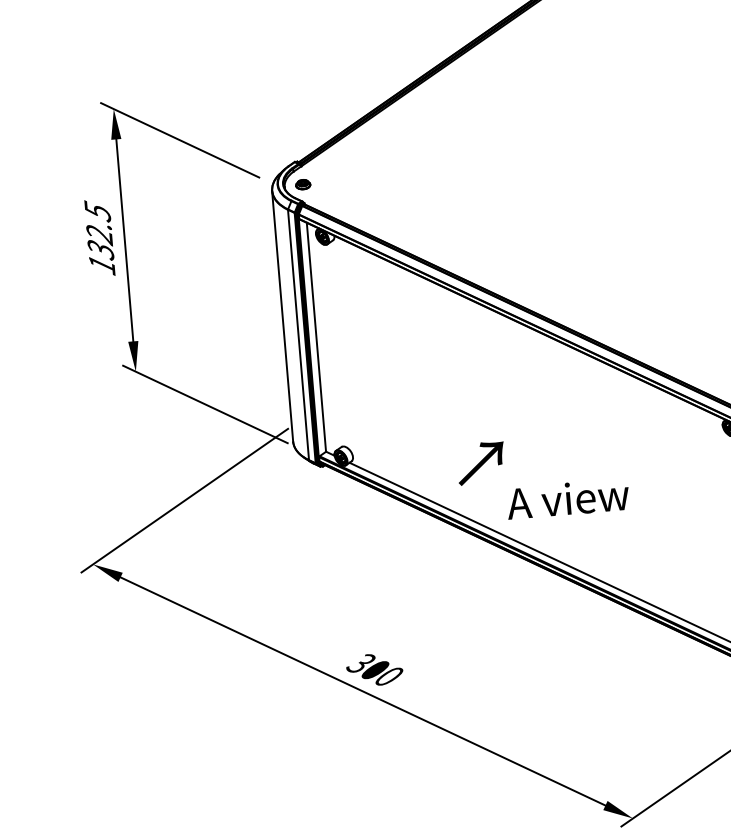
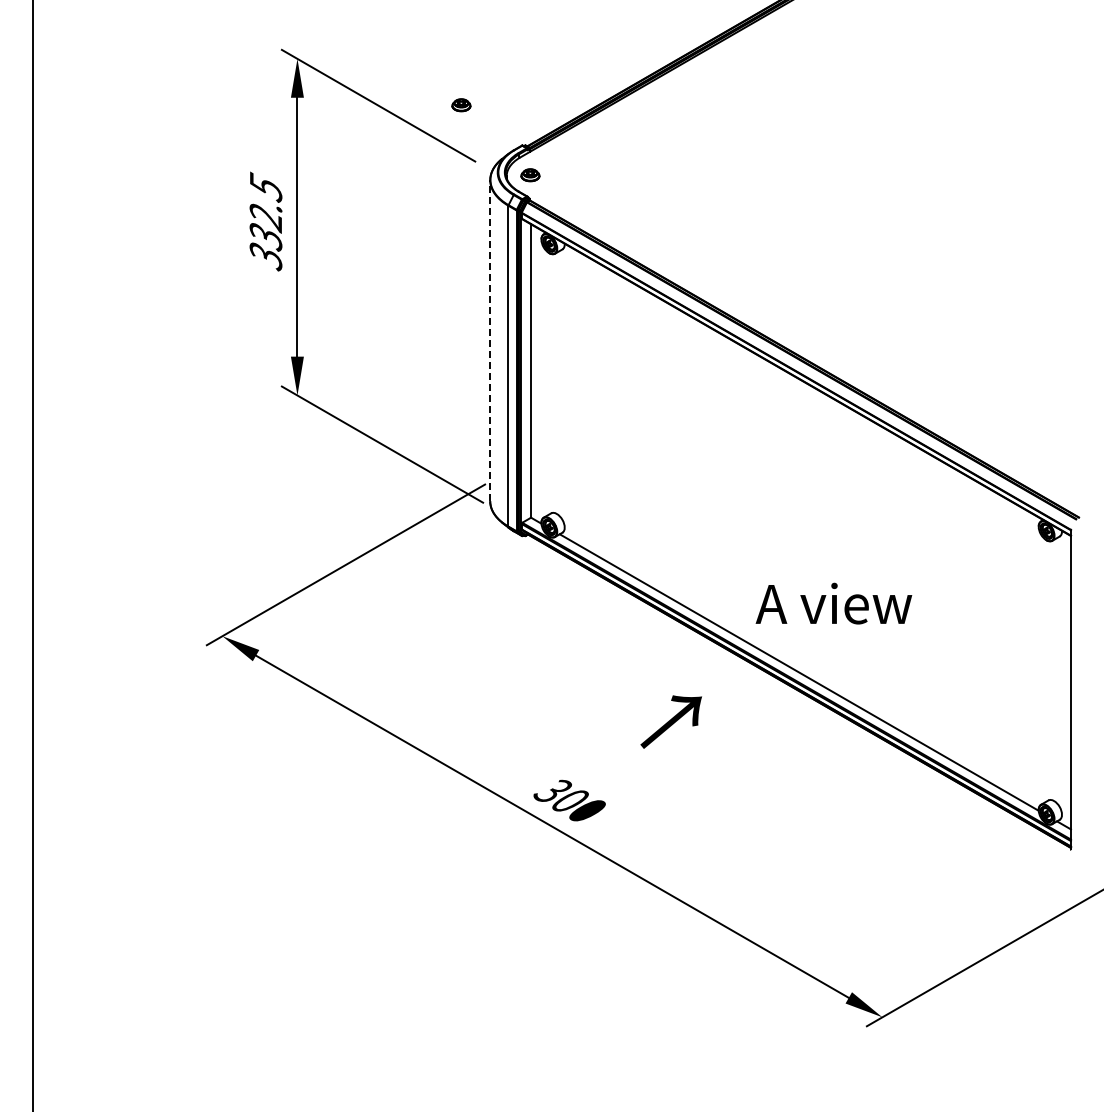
part: (244, 134) -> (461, 105), added
text: (101, 265) -> (265, 256), 132.5 -> 332.5
line: (282, 316) -> (490, 340), solid -> dashed
text: (480, 462) -> (670, 721), moved

